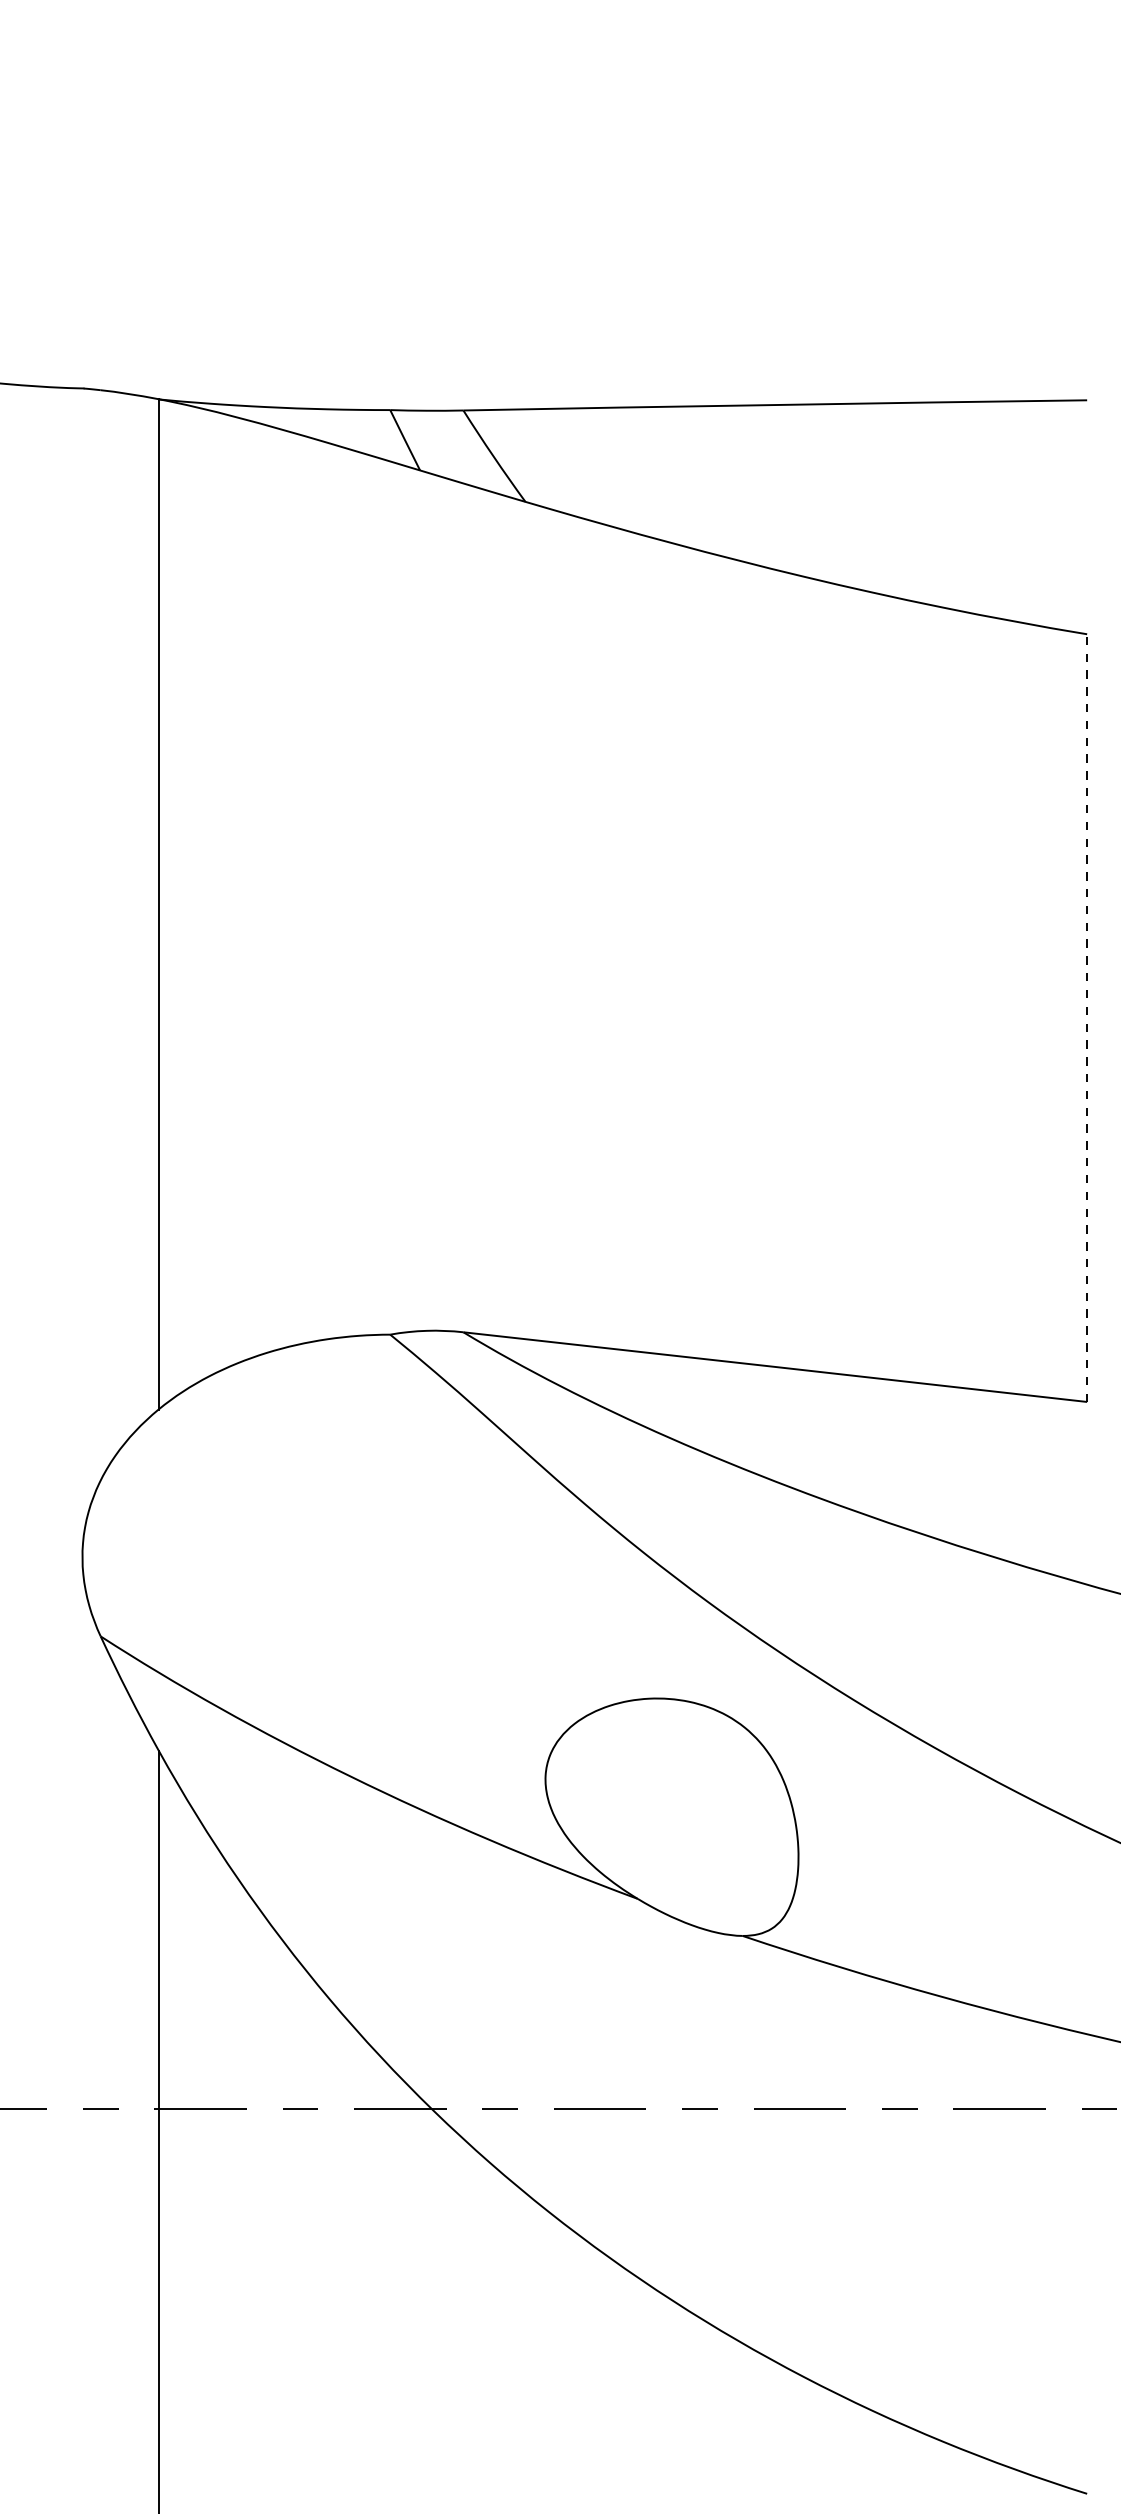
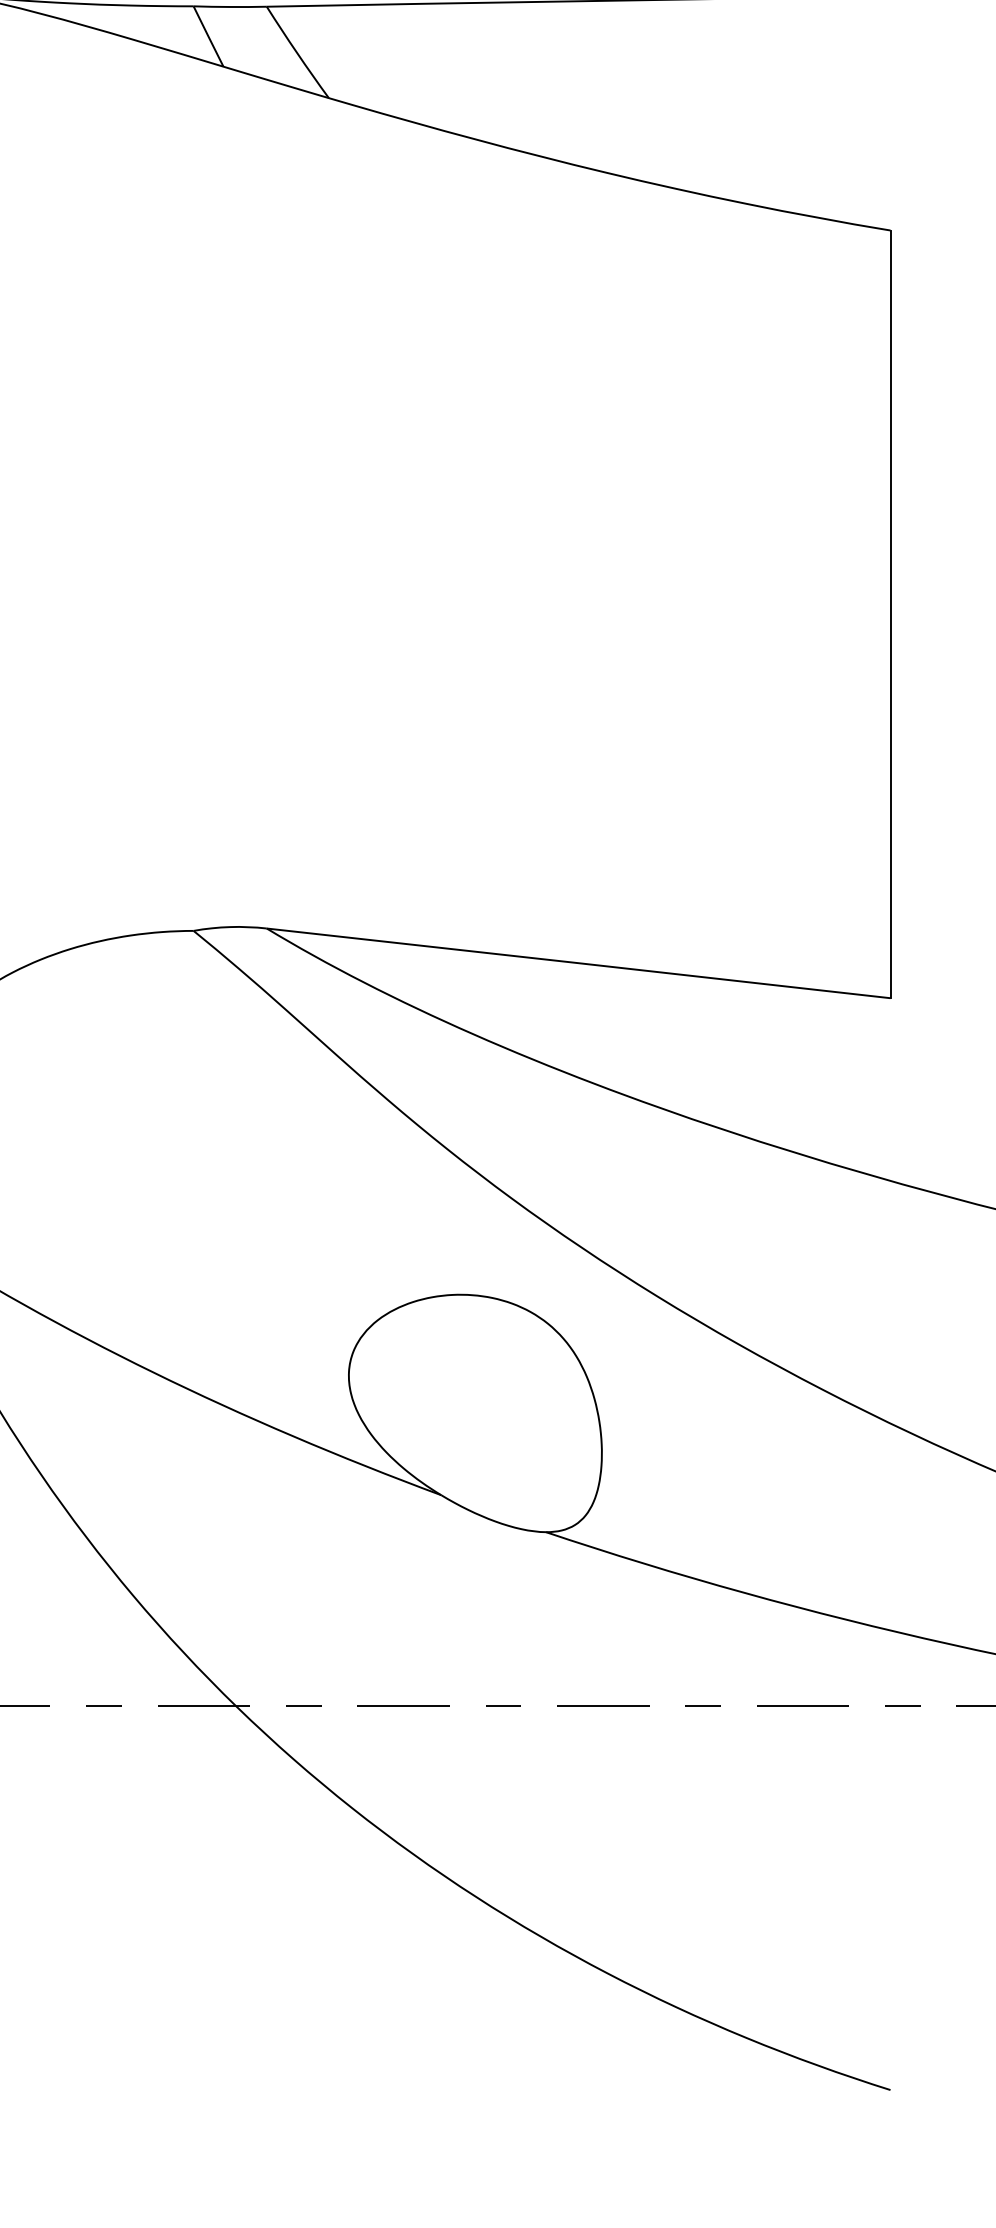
line: (1087, 1018) -> (890, 614), dashed -> solid

